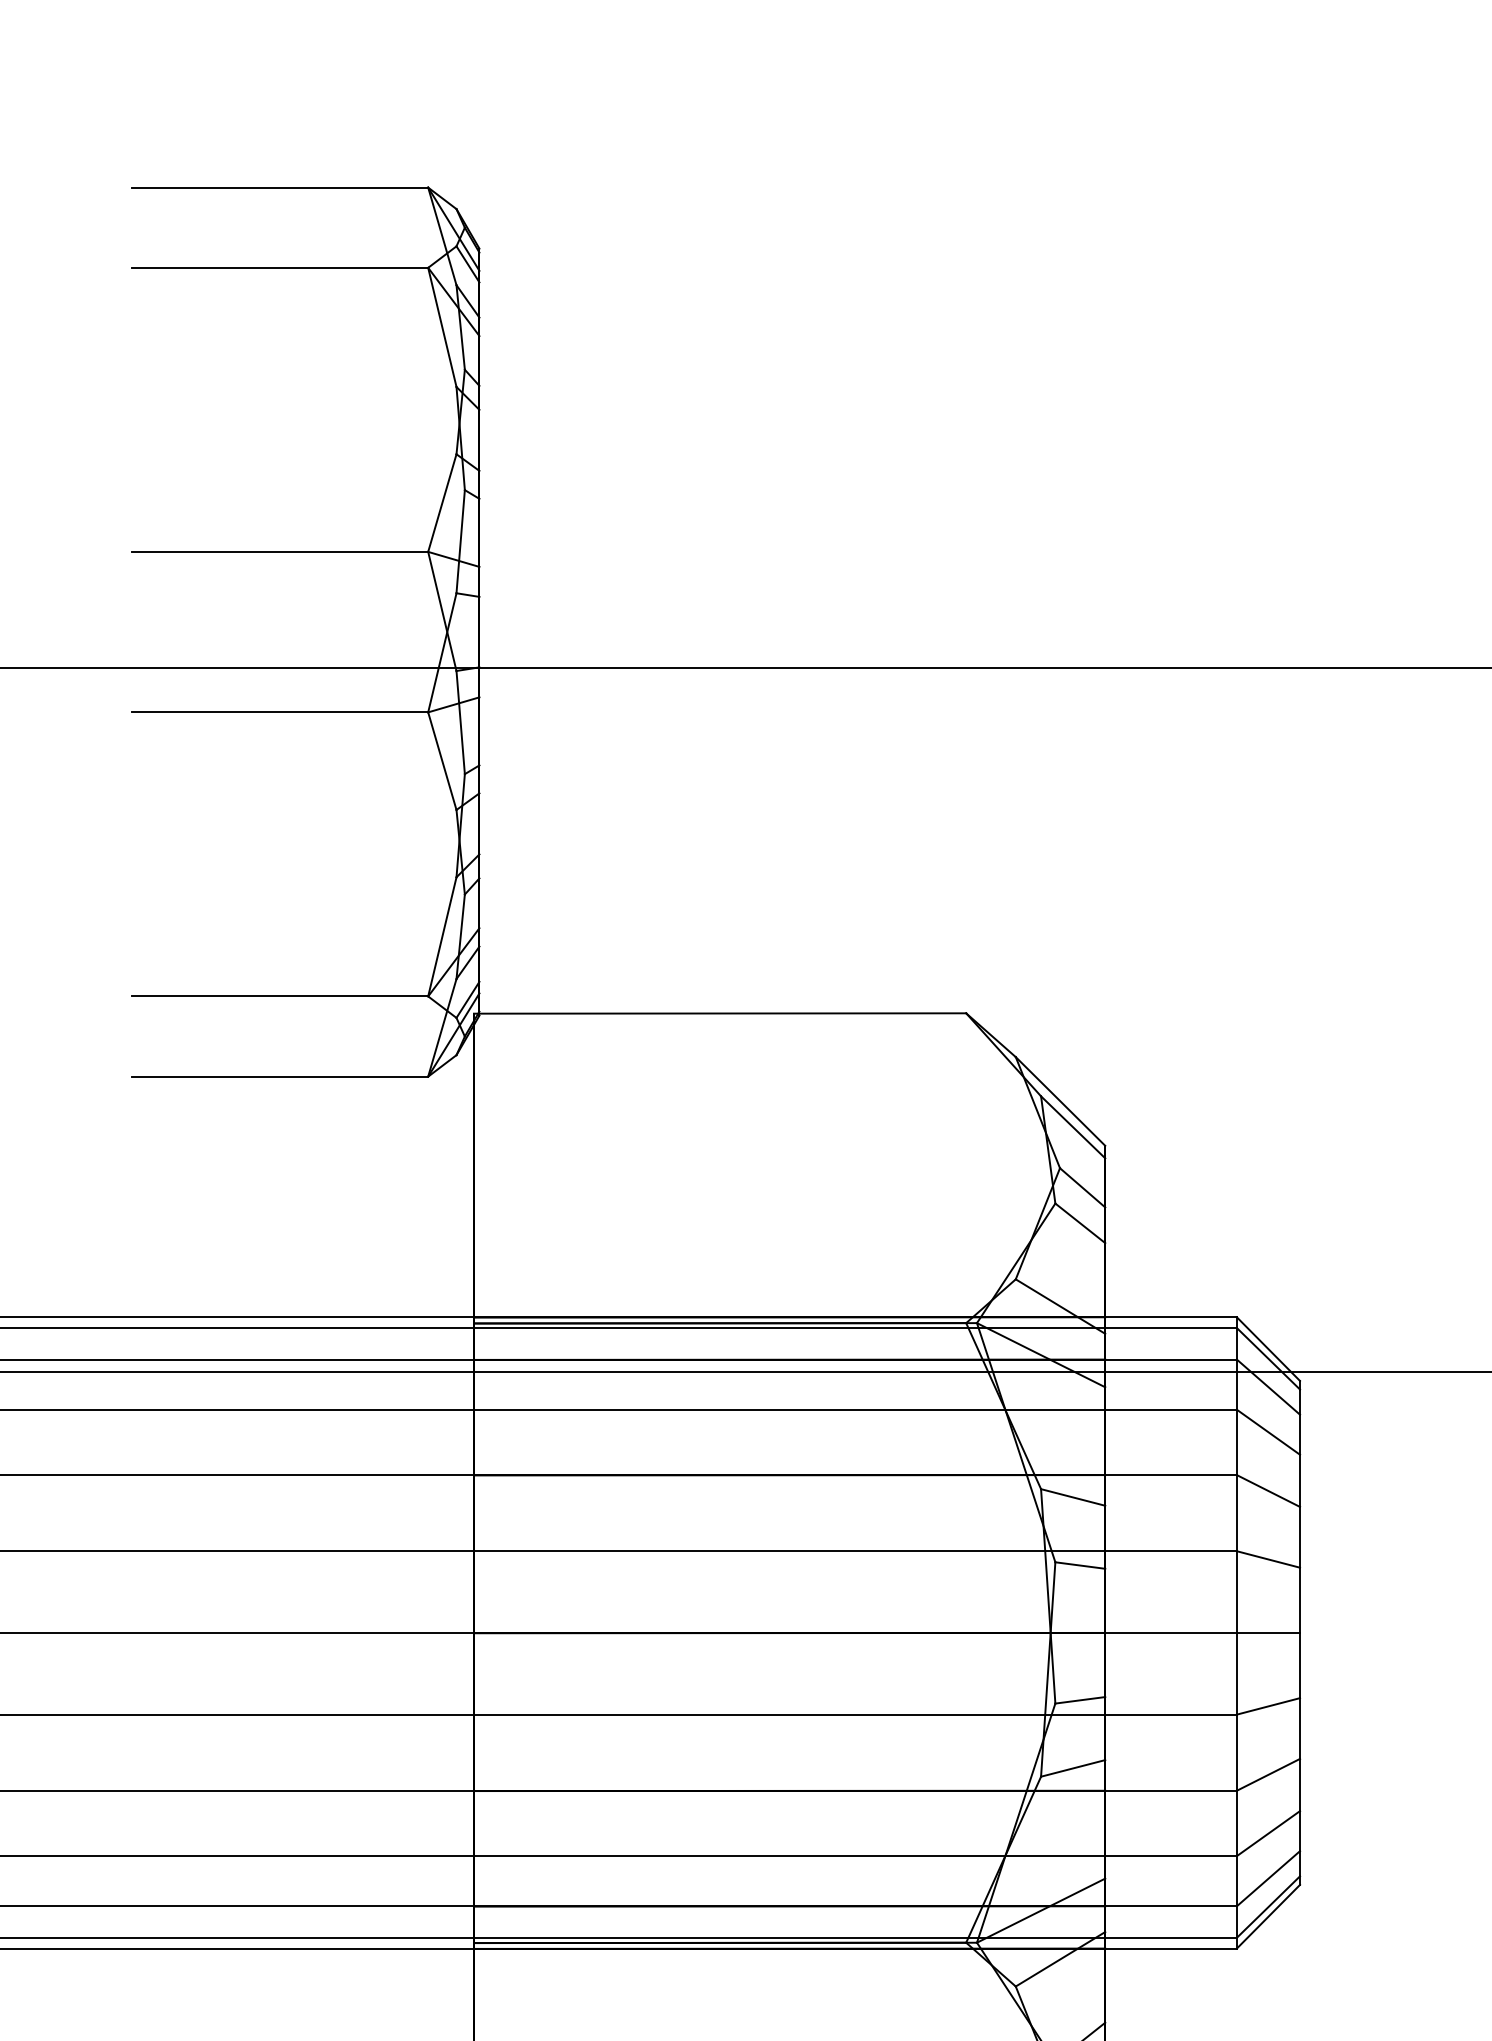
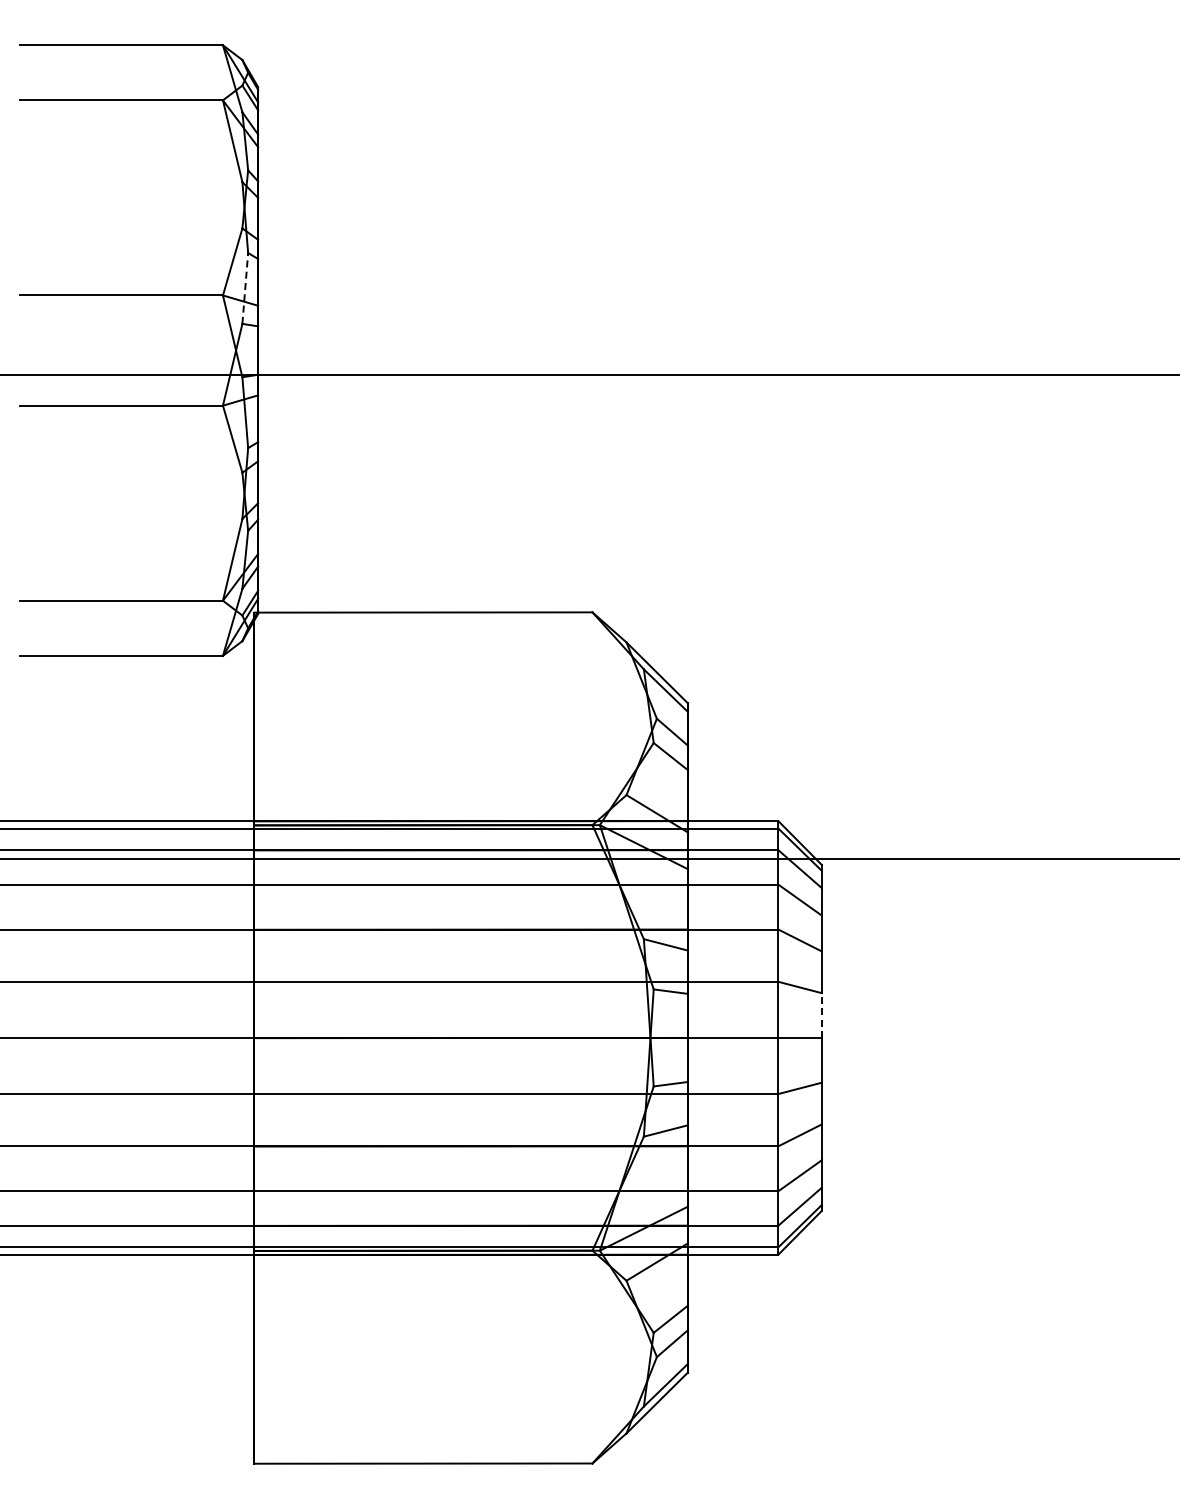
line: (461, 541) -> (245, 288), solid -> dashed
line: (1299, 1600) -> (821, 1015), solid -> dashed

